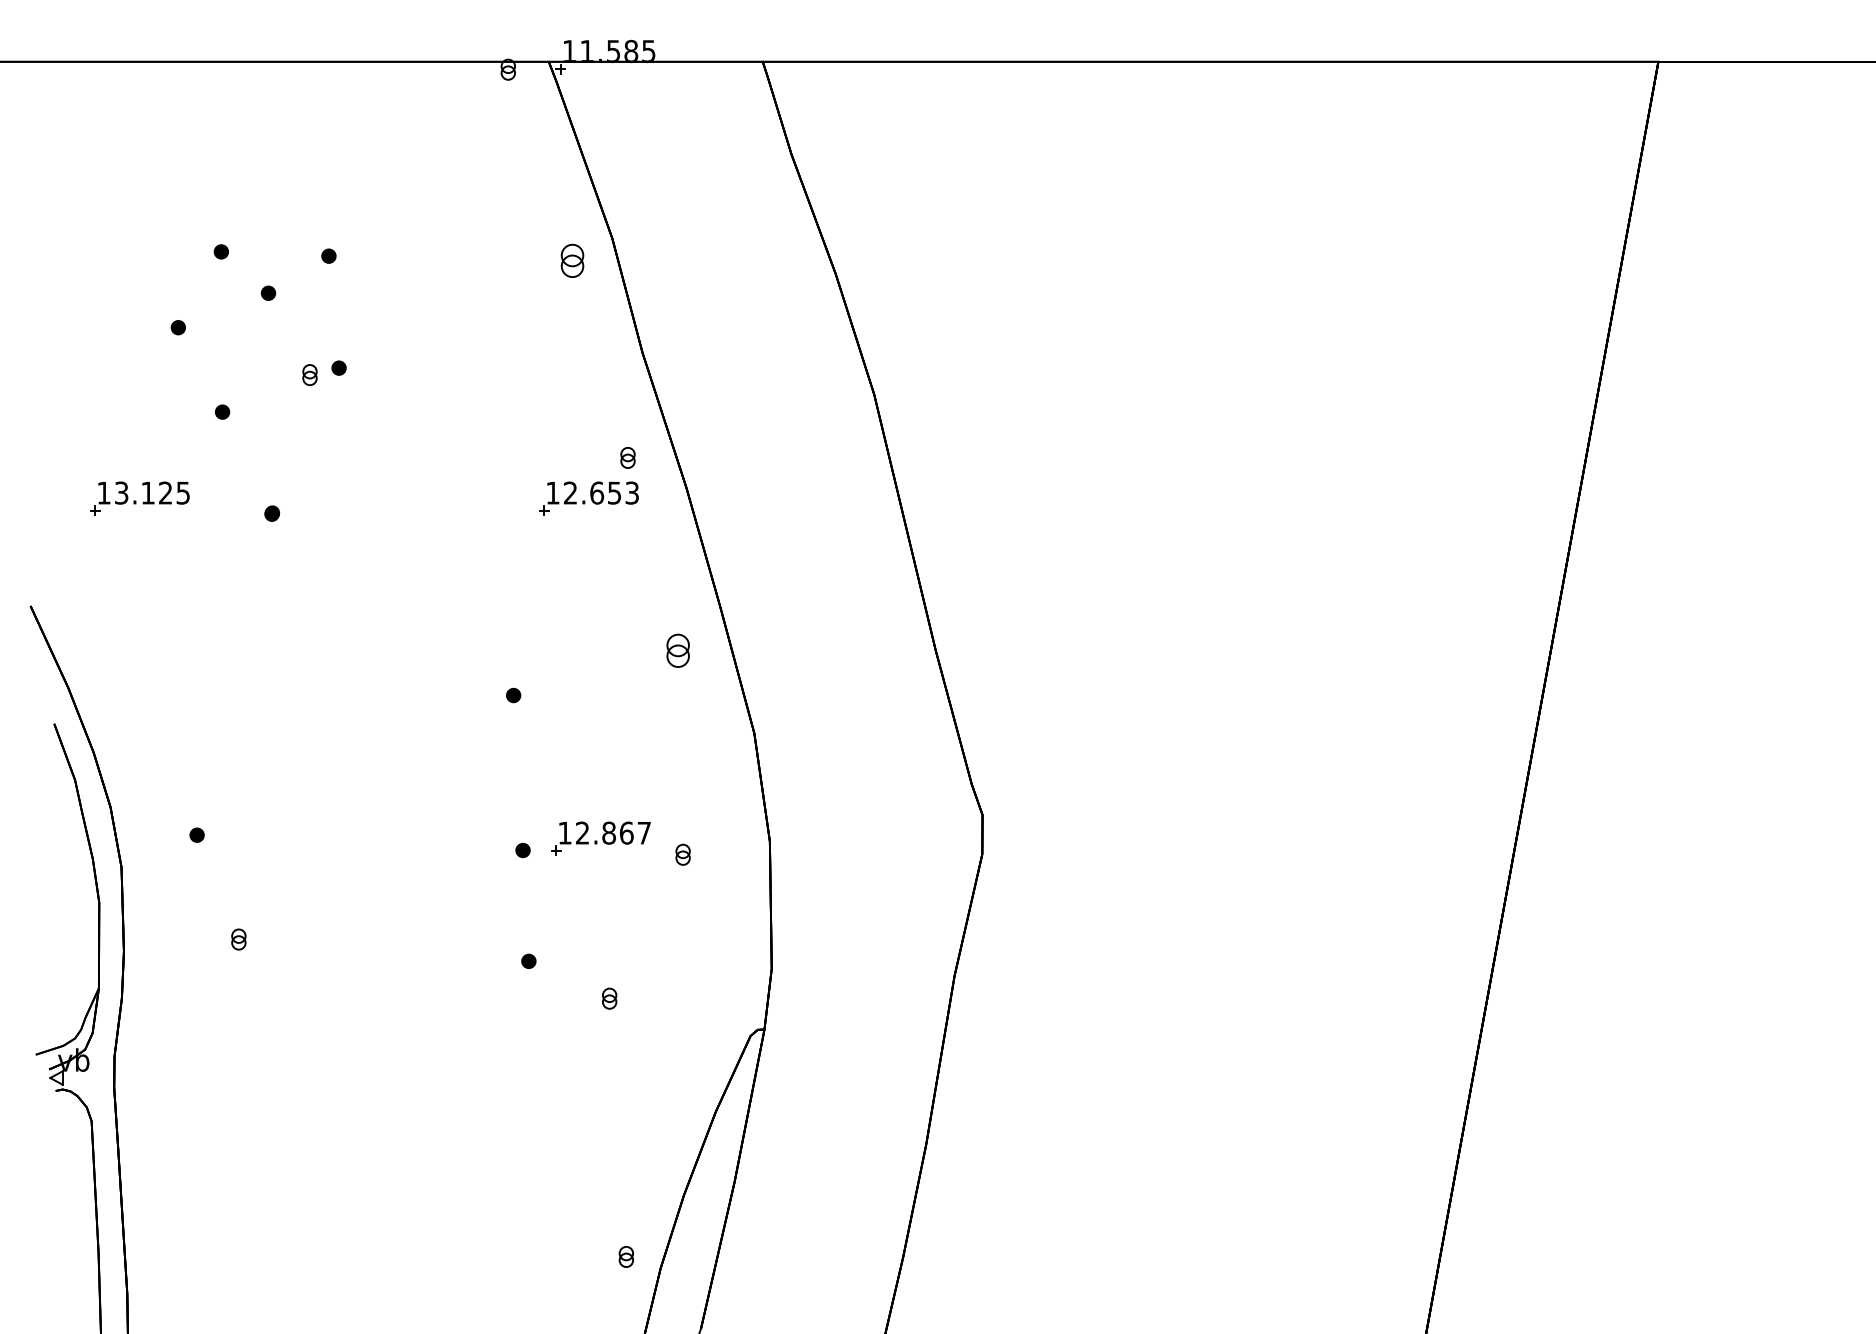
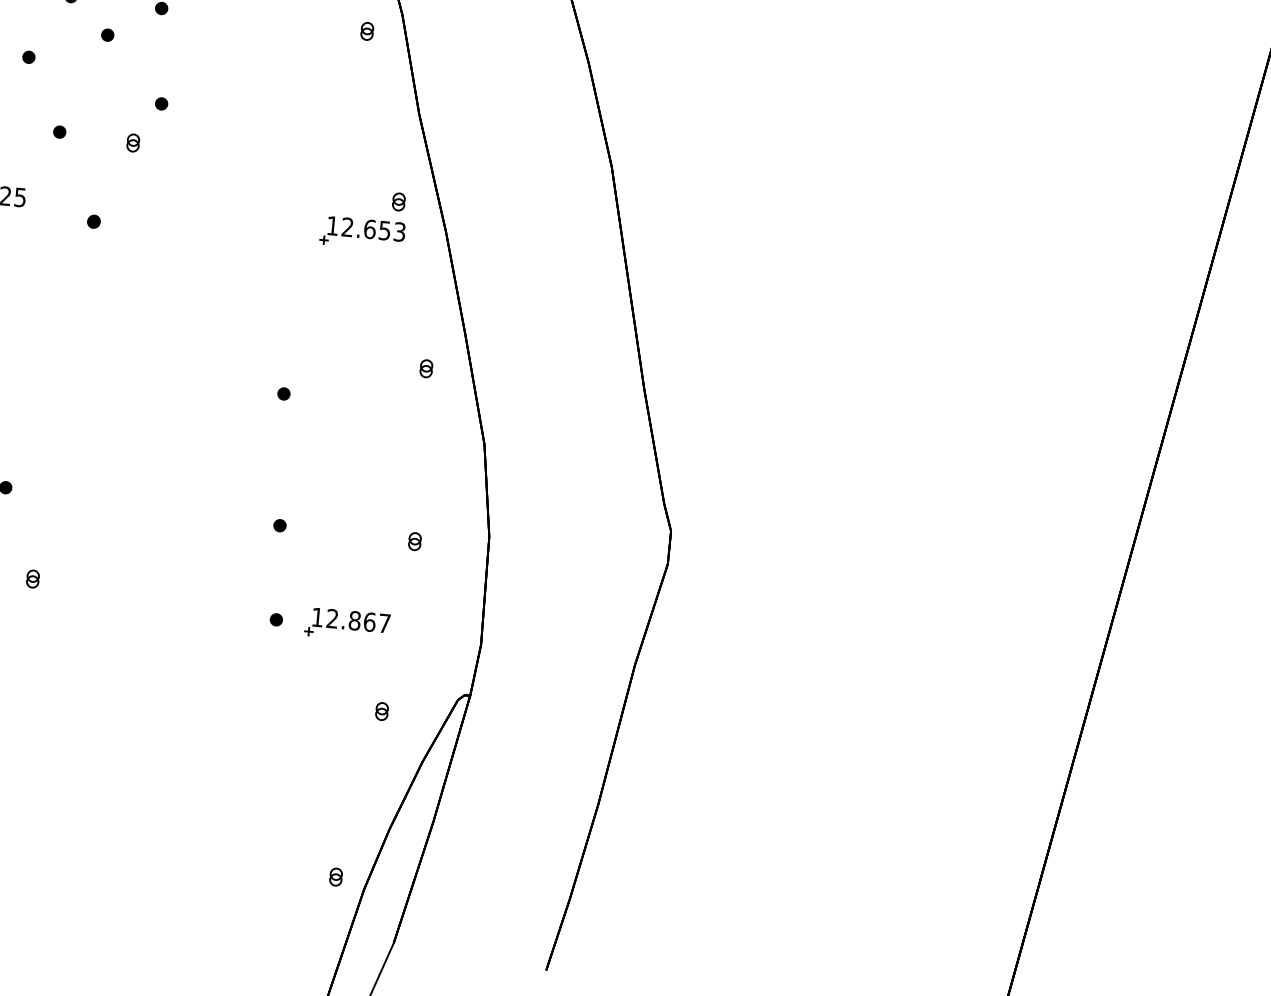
part: (572, 261) -> (367, 31), size x0.62
part: (309, 375) -> (132, 143), moved
part: (677, 650) -> (425, 368), size x0.62
part: (600, 838) -> (347, 624), moved
part: (609, 998) -> (381, 711), moved

